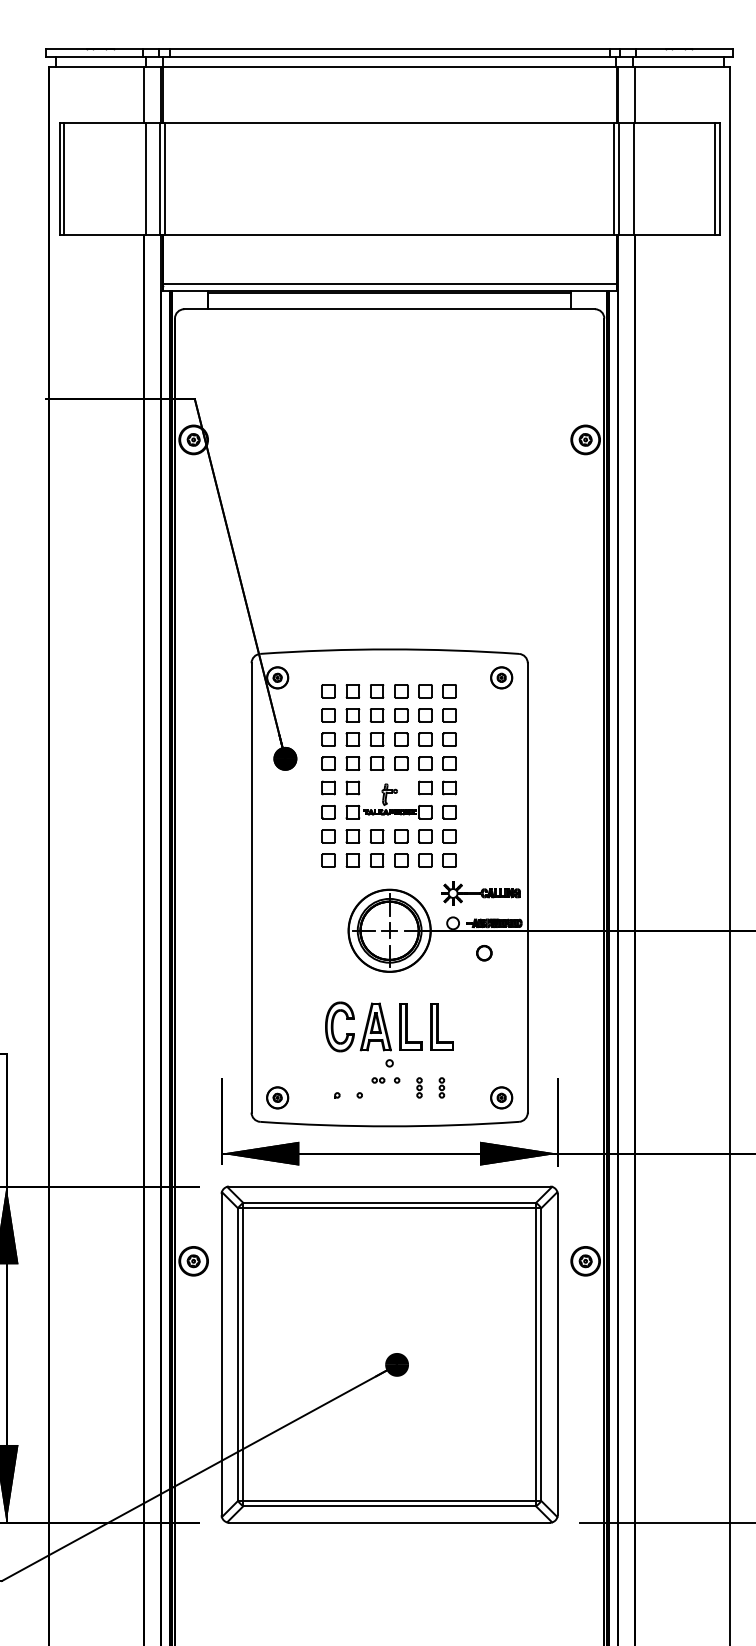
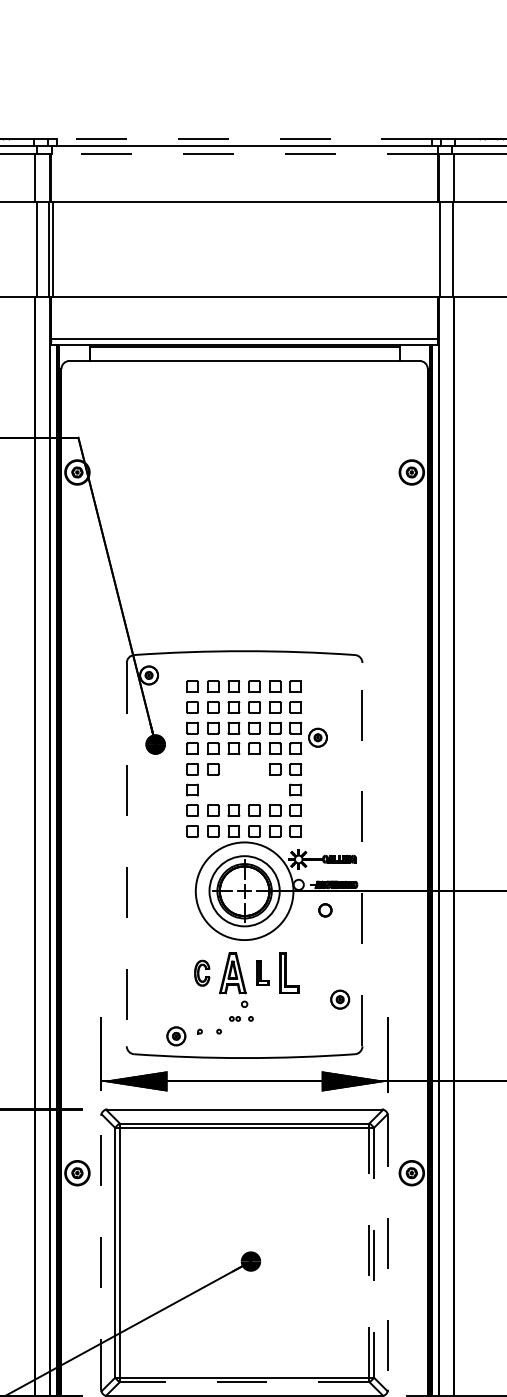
line: (389, 49) -> (244, 139), solid -> dashed
line: (389, 66) -> (244, 153), solid -> dashed
line: (613, 178) -> (435, 249), removed
part: (501, 677) -> (317, 737), moved
part: (388, 801) -> (243, 780), removed
line: (251, 887) -> (126, 854), solid -> dashed
line: (527, 887) -> (362, 854), solid -> dashed
circle: (389, 930) -> (244, 890), size x1.4
part: (339, 1026) -> (201, 972), size x0.6
part: (410, 1026) -> (262, 972), size x0.6
part: (419, 1087) -> (270, 1024), removed
part: (441, 1087) -> (288, 1024), removed
part: (277, 1097) -> (176, 1036), moved
part: (501, 1097) -> (340, 999), moved
line: (221, 1354) -> (101, 1252), solid -> dashed
line: (535, 1354) -> (369, 1252), solid -> dashed
line: (557, 1354) -> (387, 1252), solid -> dashed
line: (541, 1355) -> (374, 1253), solid -> dashed
line: (389, 1506) -> (244, 1382), solid -> dashed

